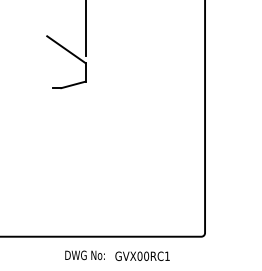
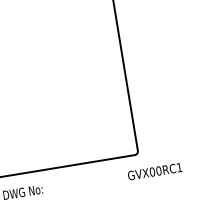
text: (142, 255) -> (154, 170), moved

